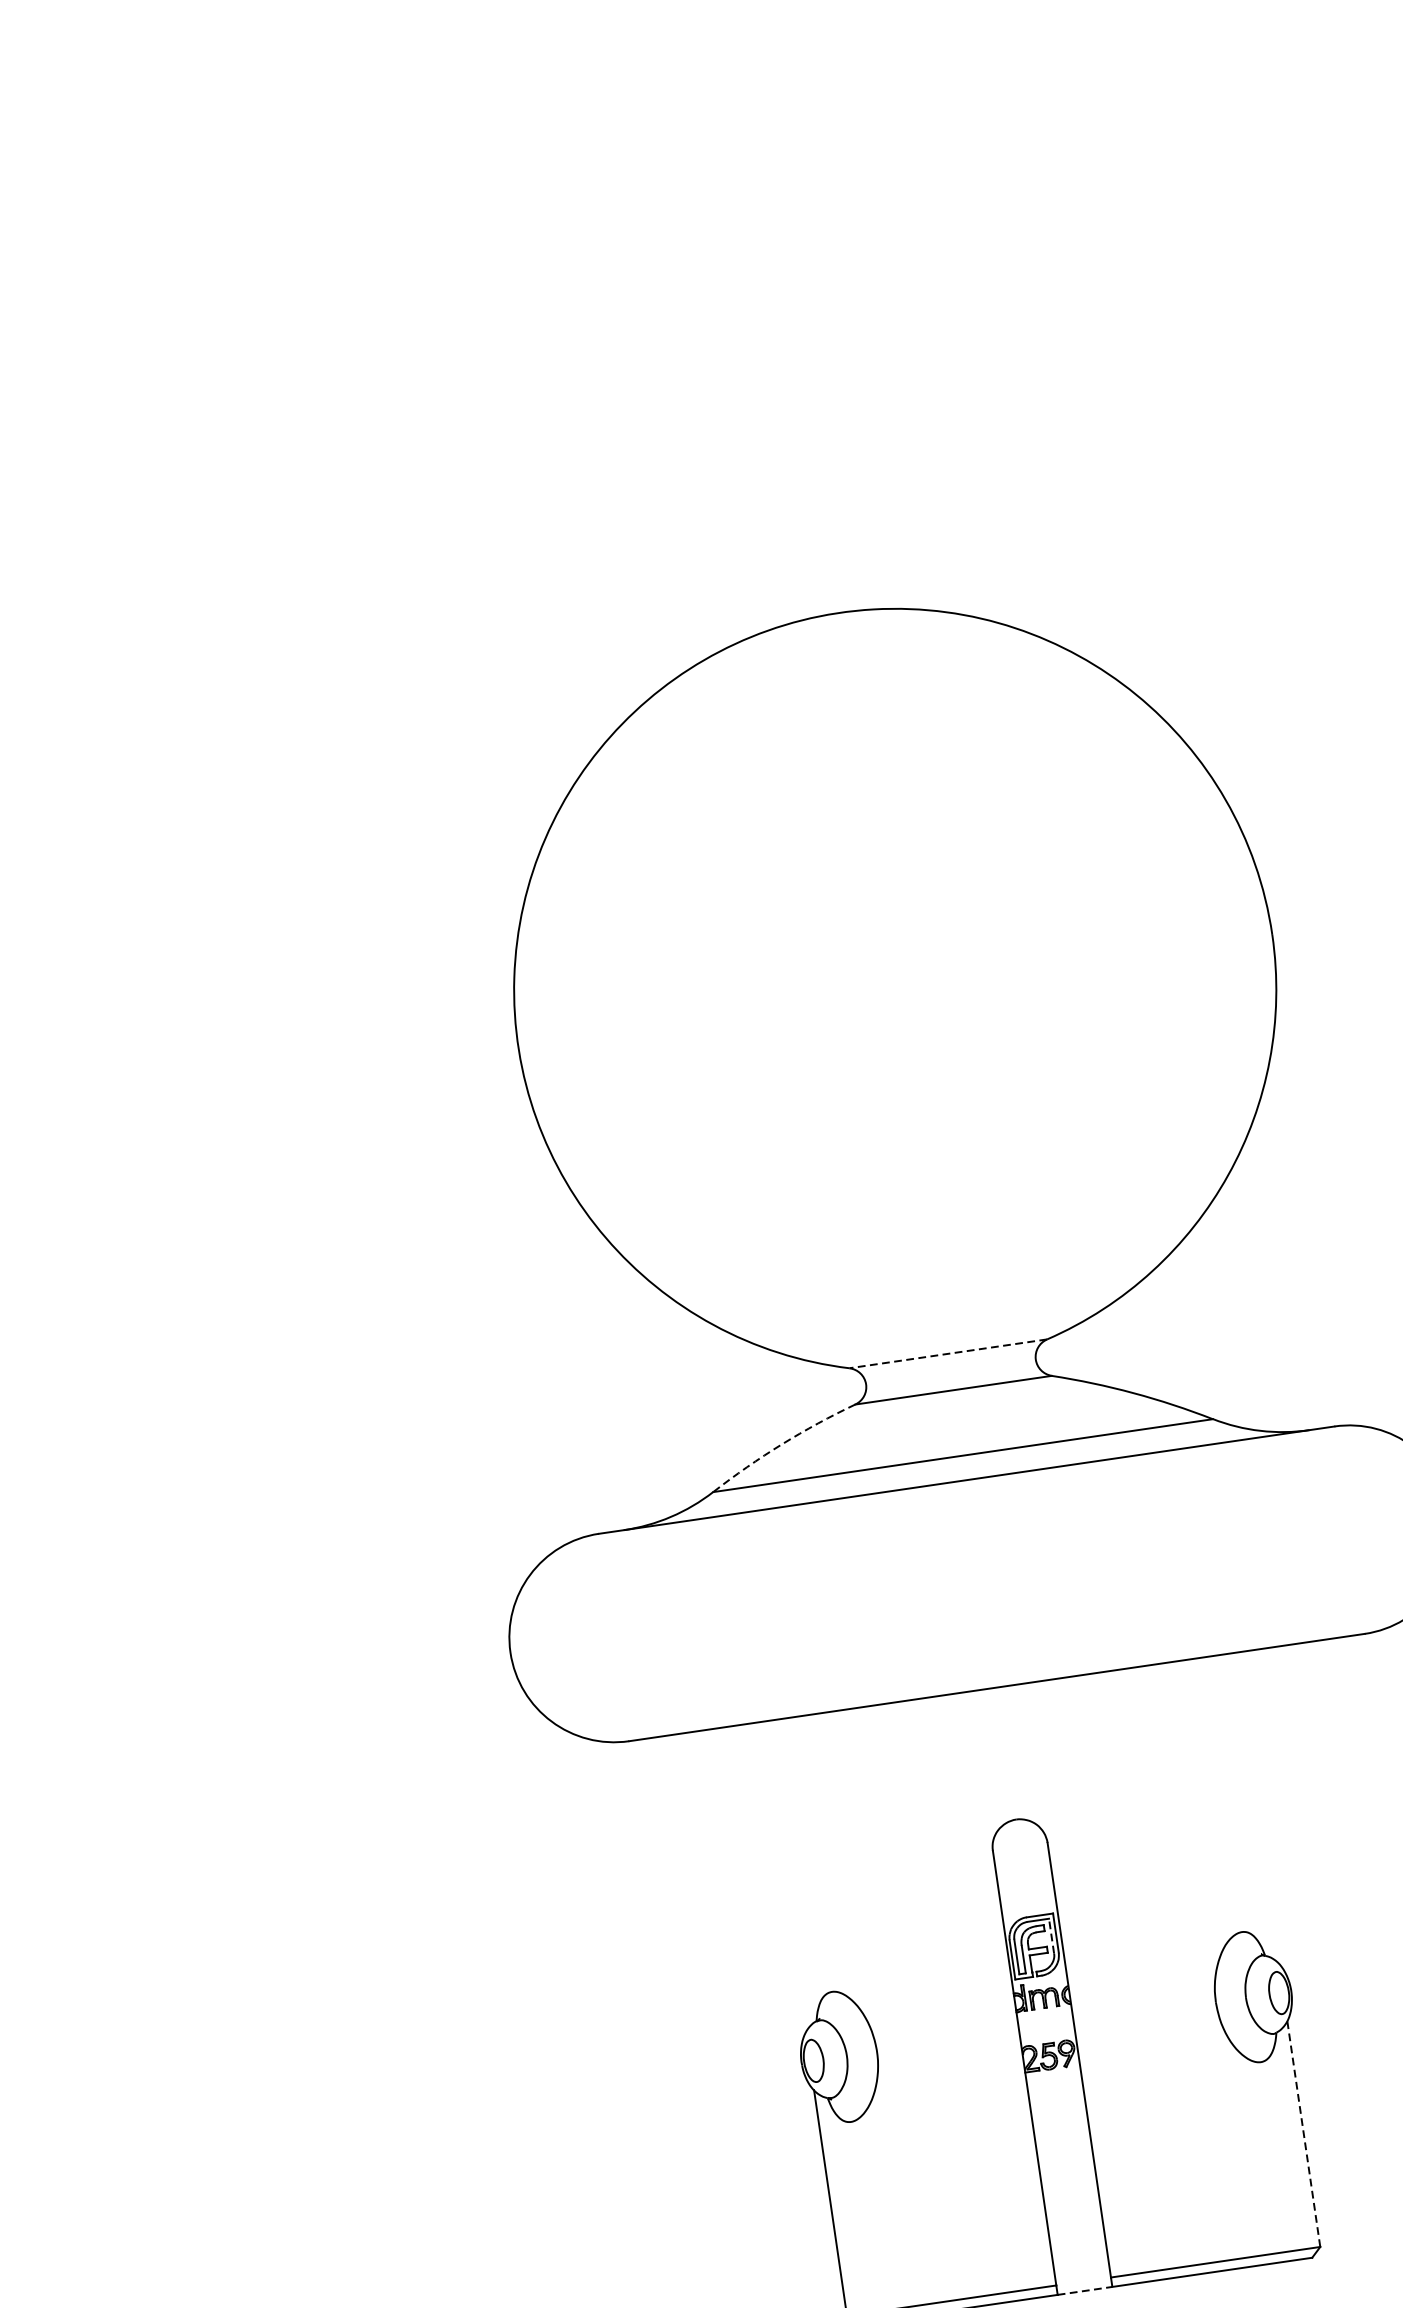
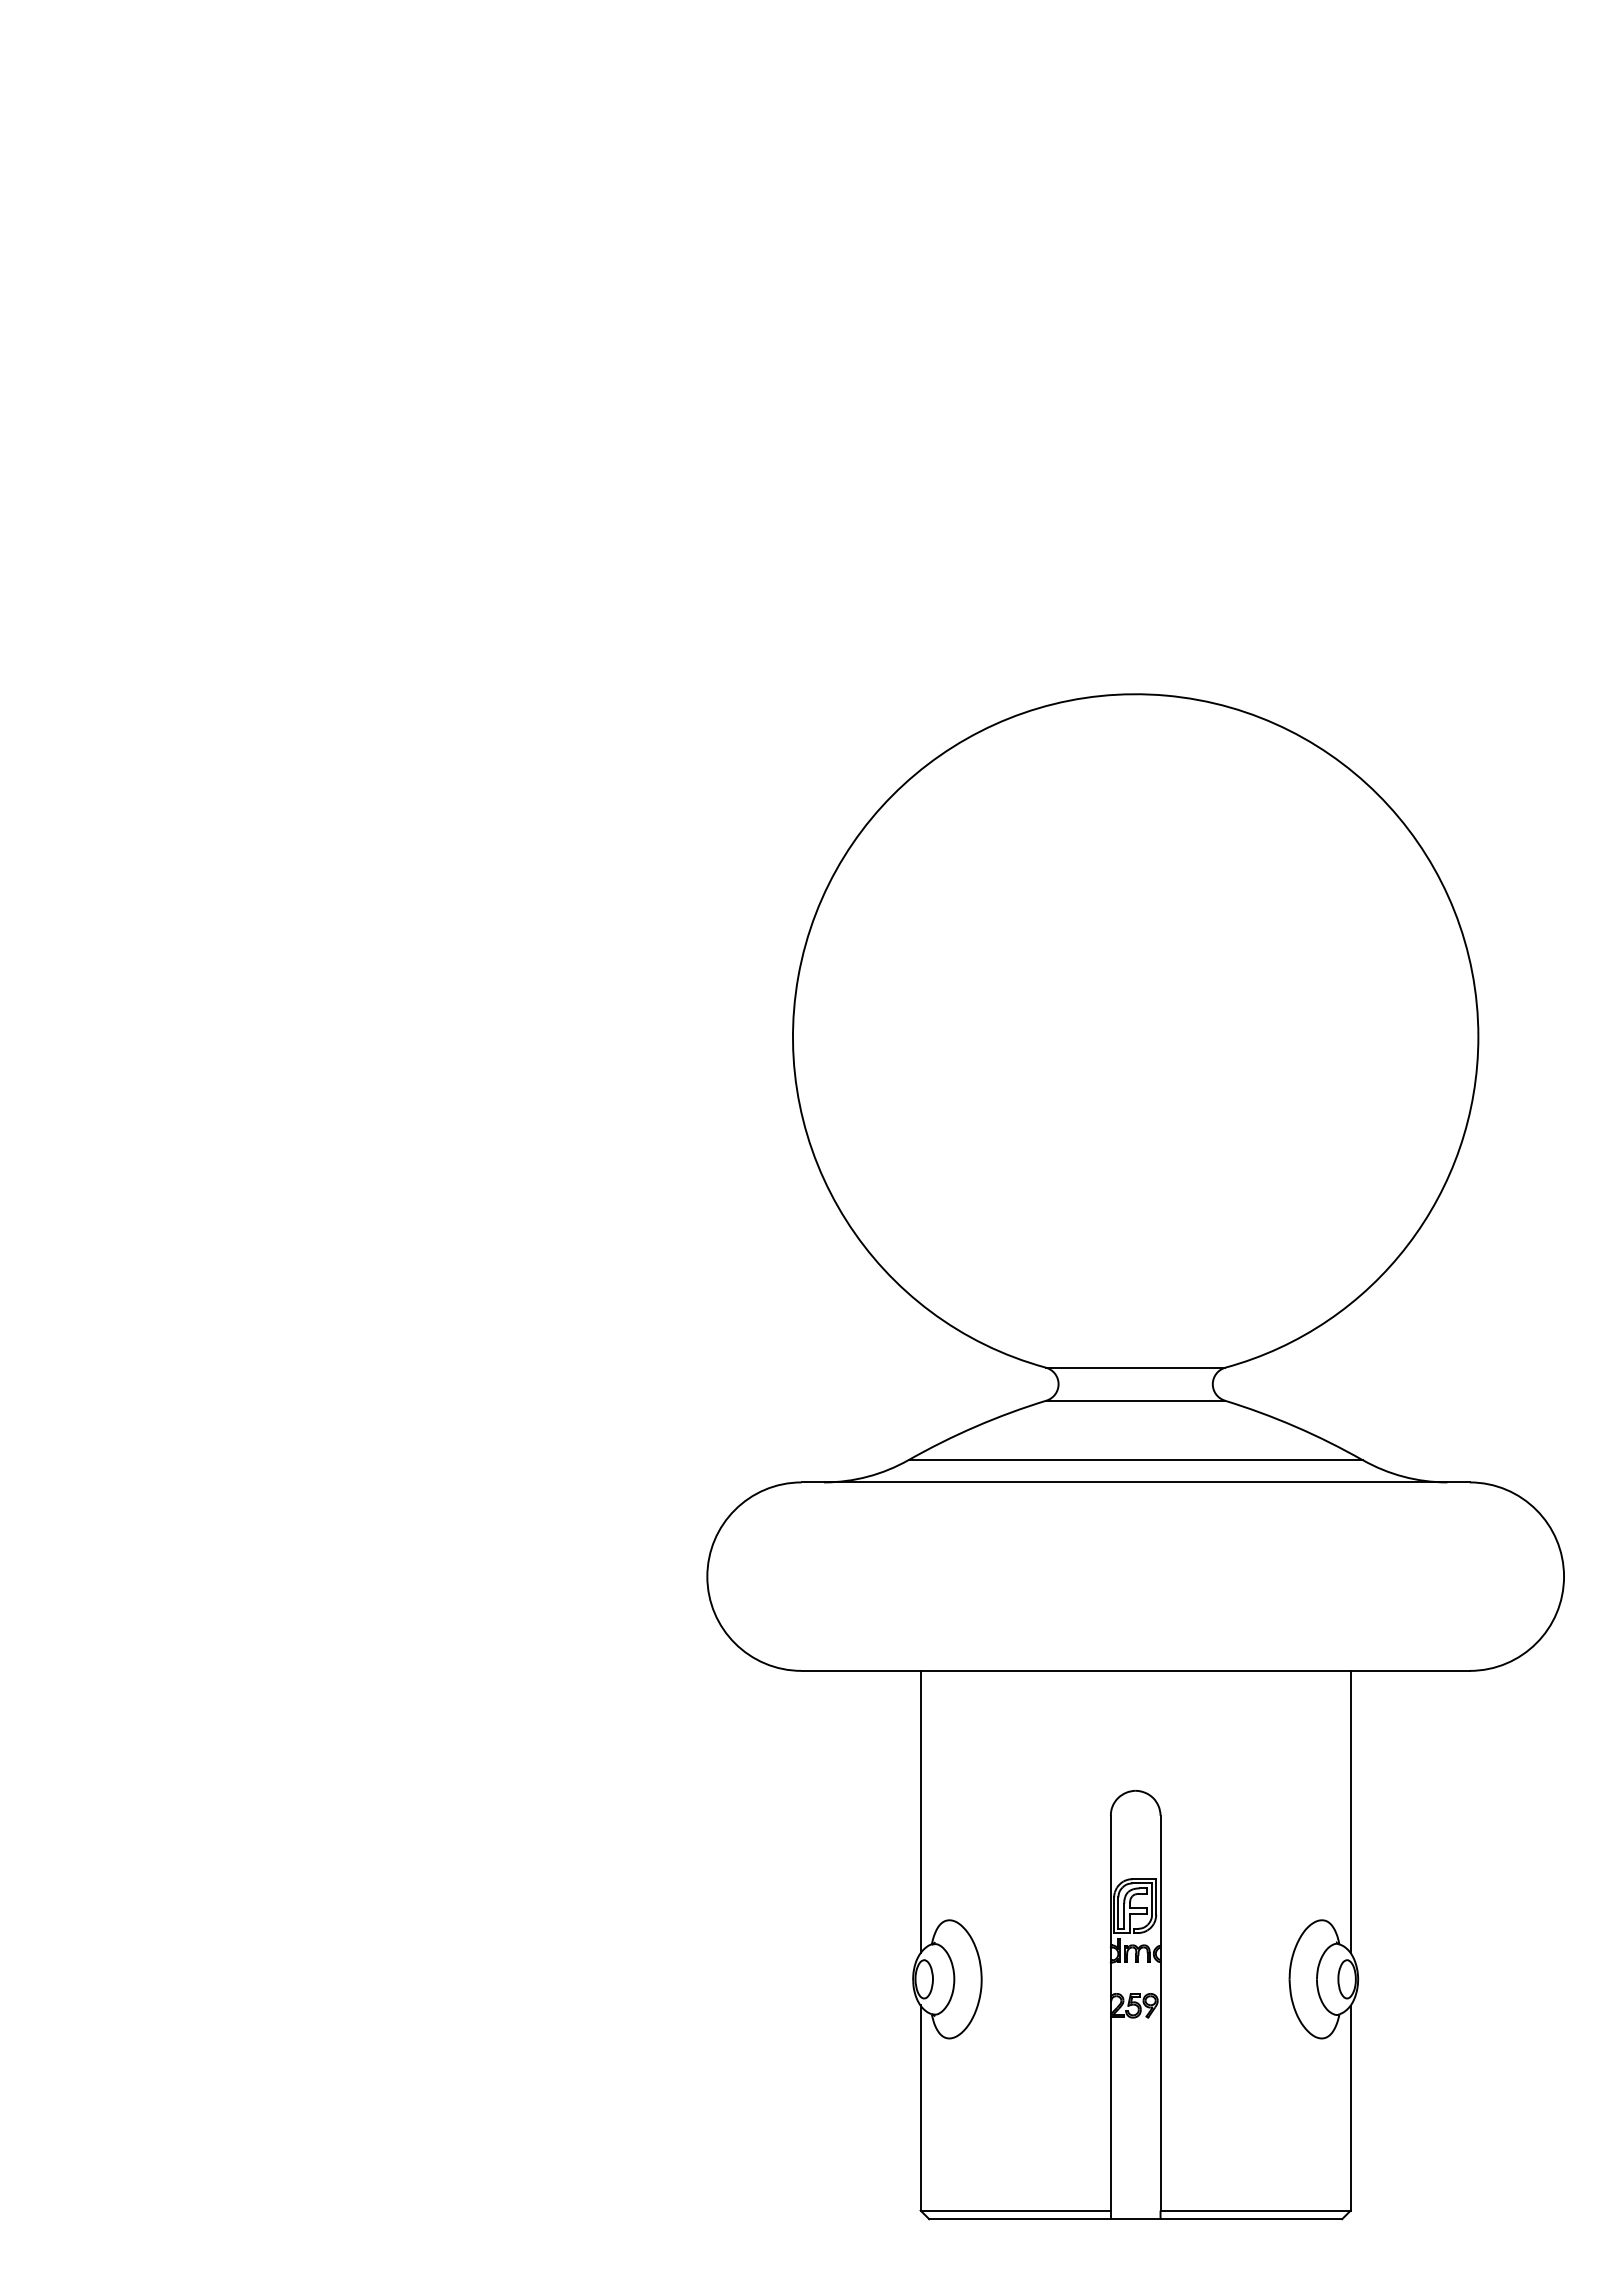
line: (948, 1353) -> (1135, 1367), dashed -> solid
arc: (781, 1444) -> (975, 1426), dashed -> solid
line: (1255, 1807) -> (1350, 1811), added
line: (782, 1876) -> (920, 1811), added
line: (1051, 1936) -> (1151, 1899), dashed -> solid
line: (1303, 2134) -> (1350, 2108), dashed -> solid
line: (1084, 2291) -> (1135, 2219), dashed -> solid

